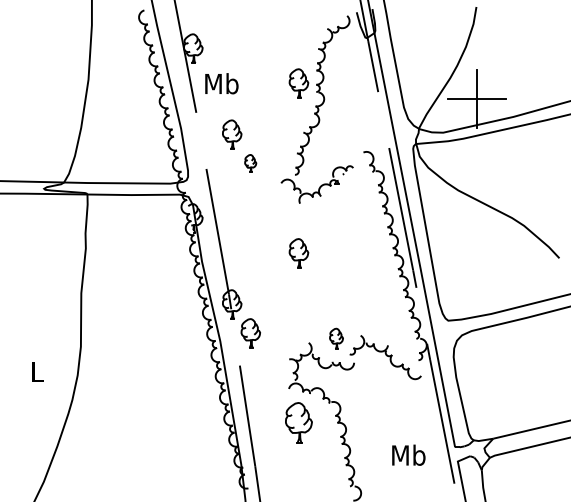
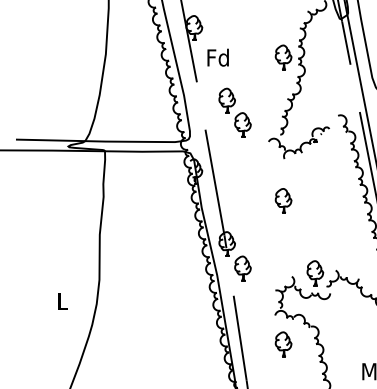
text: (221, 83) -> (218, 57), Mb -> Fd
part: (250, 163) -> (242, 125), size x1.67
part: (336, 338) -> (315, 272), size x1.43
part: (298, 423) -> (283, 344), size x0.71

